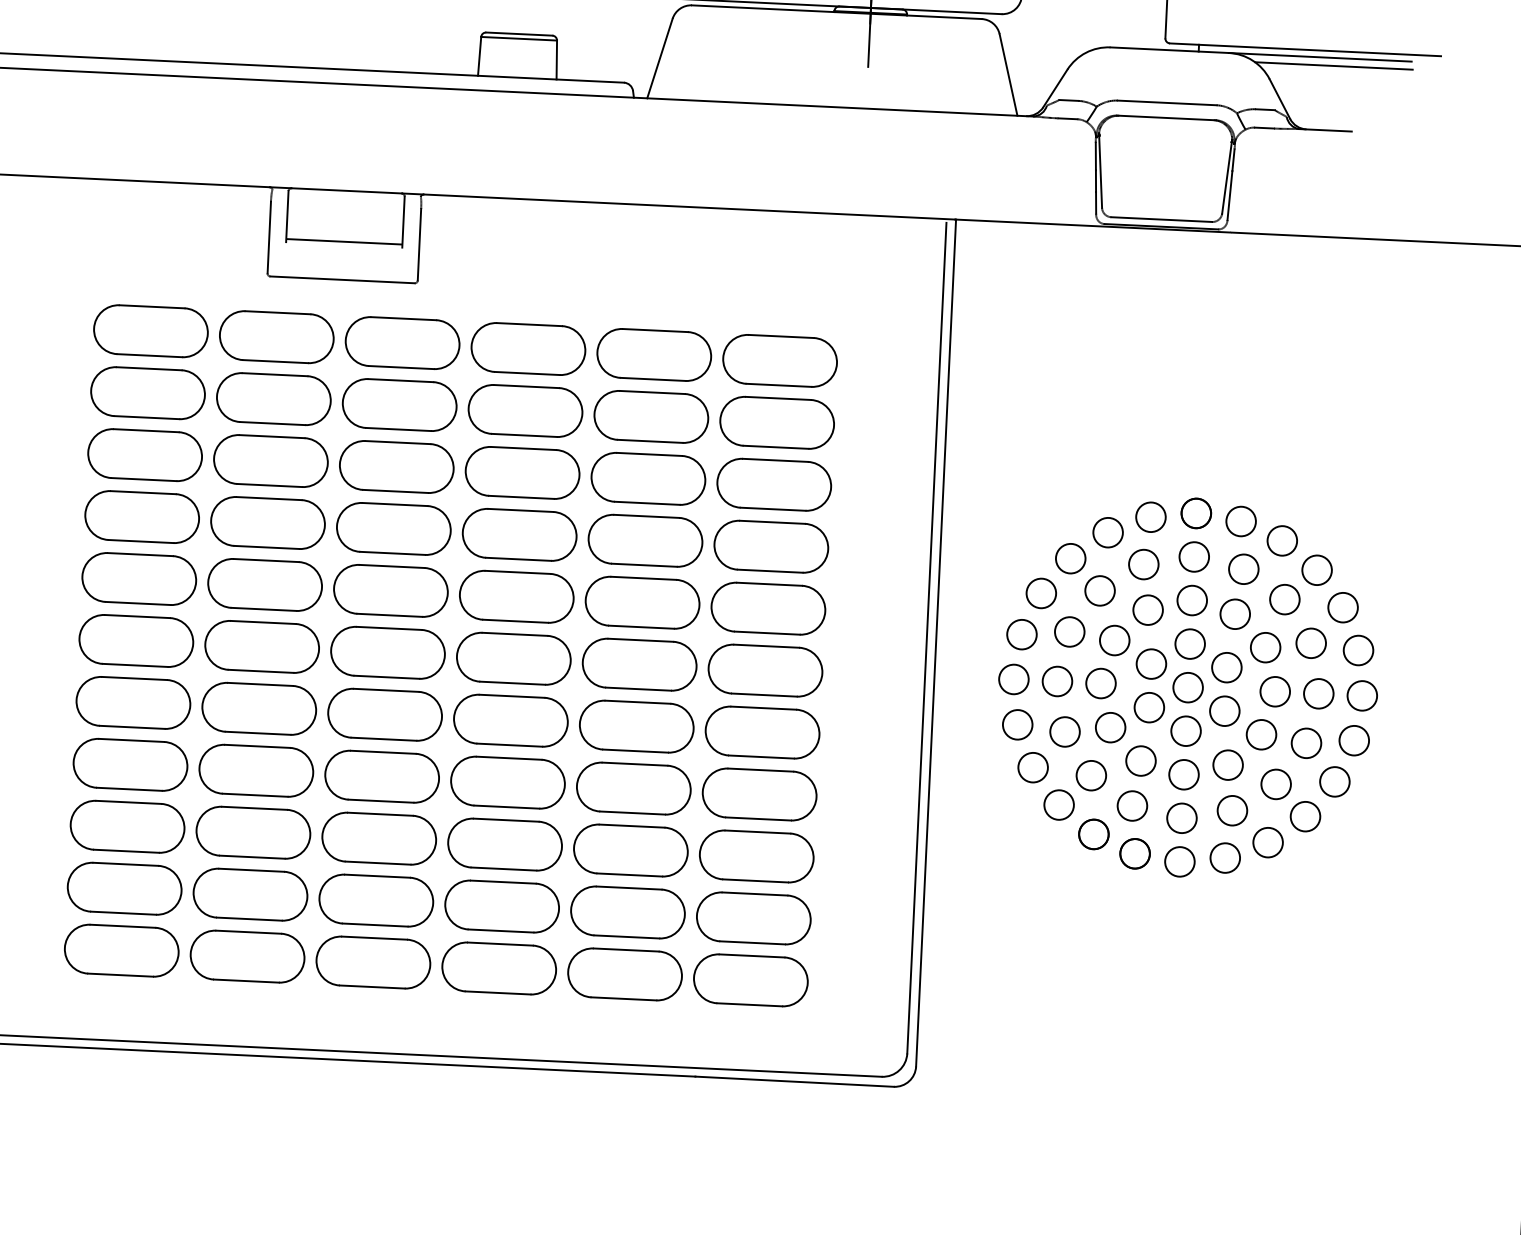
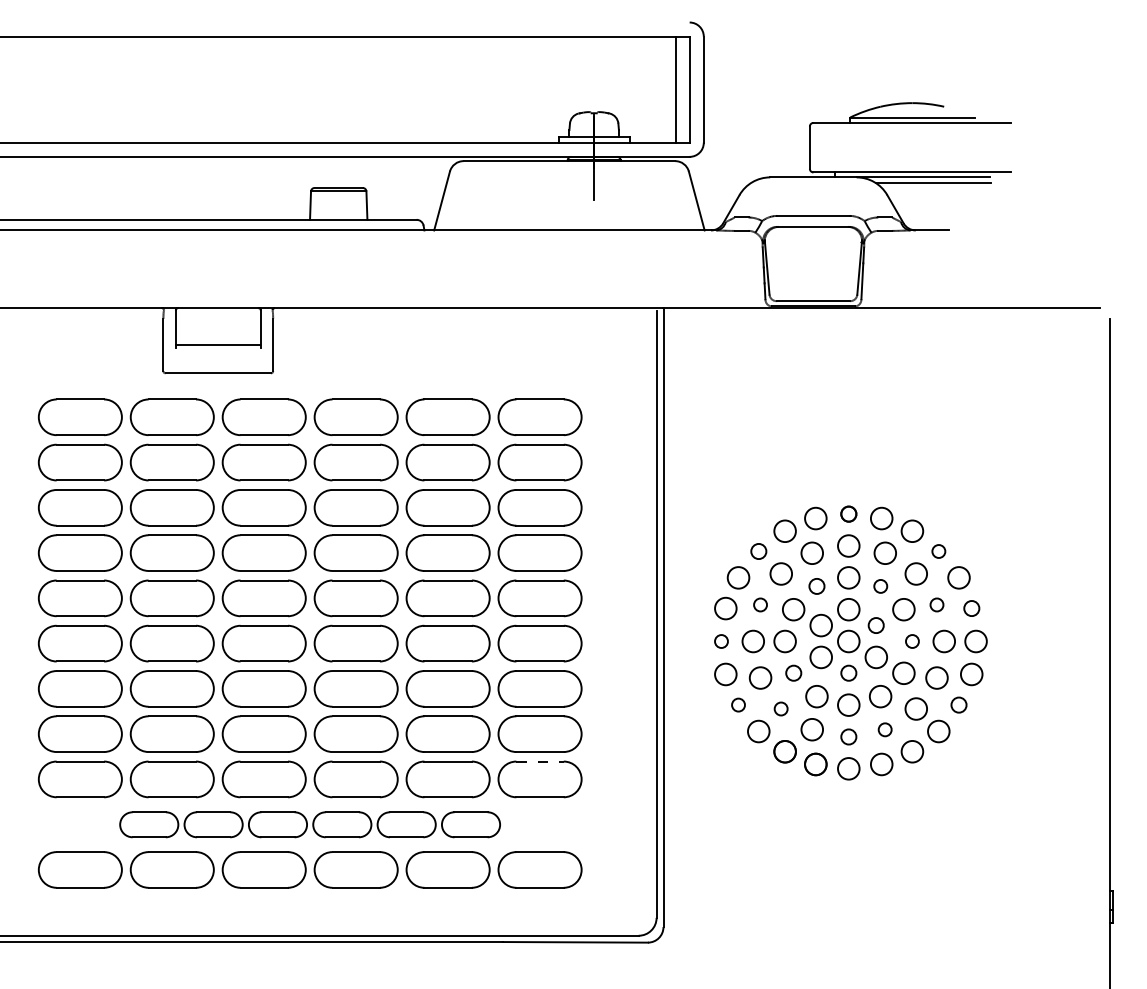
circle: (1196, 512) -> (848, 513), size x0.7
circle: (1070, 558) -> (758, 551), size x0.7
circle: (1316, 570) -> (938, 551), size x0.6
circle: (1147, 610) -> (816, 586), size x0.7
circle: (1235, 614) -> (880, 586), size x0.6
circle: (1069, 631) -> (760, 604), size x0.6
circle: (1310, 642) -> (936, 604), size x0.6
circle: (1358, 650) -> (971, 608), size x0.7
circle: (1225, 667) -> (875, 625), size x0.7
circle: (1013, 679) -> (721, 641), size x0.6
circle: (1275, 691) -> (912, 641), size x0.6
circle: (1110, 726) -> (793, 672), size x0.7
circle: (1185, 730) -> (848, 672), size x0.7
circle: (1033, 766) -> (738, 704), size x0.6
circle: (1090, 774) -> (780, 708), size x0.6
circle: (1334, 780) -> (958, 704), size x0.7
circle: (1231, 810) -> (884, 729), size x0.6
circle: (1181, 817) -> (848, 736), size x0.7
line: (758, 831) -> (540, 761), solid -> dashed
part: (438, 903) -> (309, 824), size x0.7

